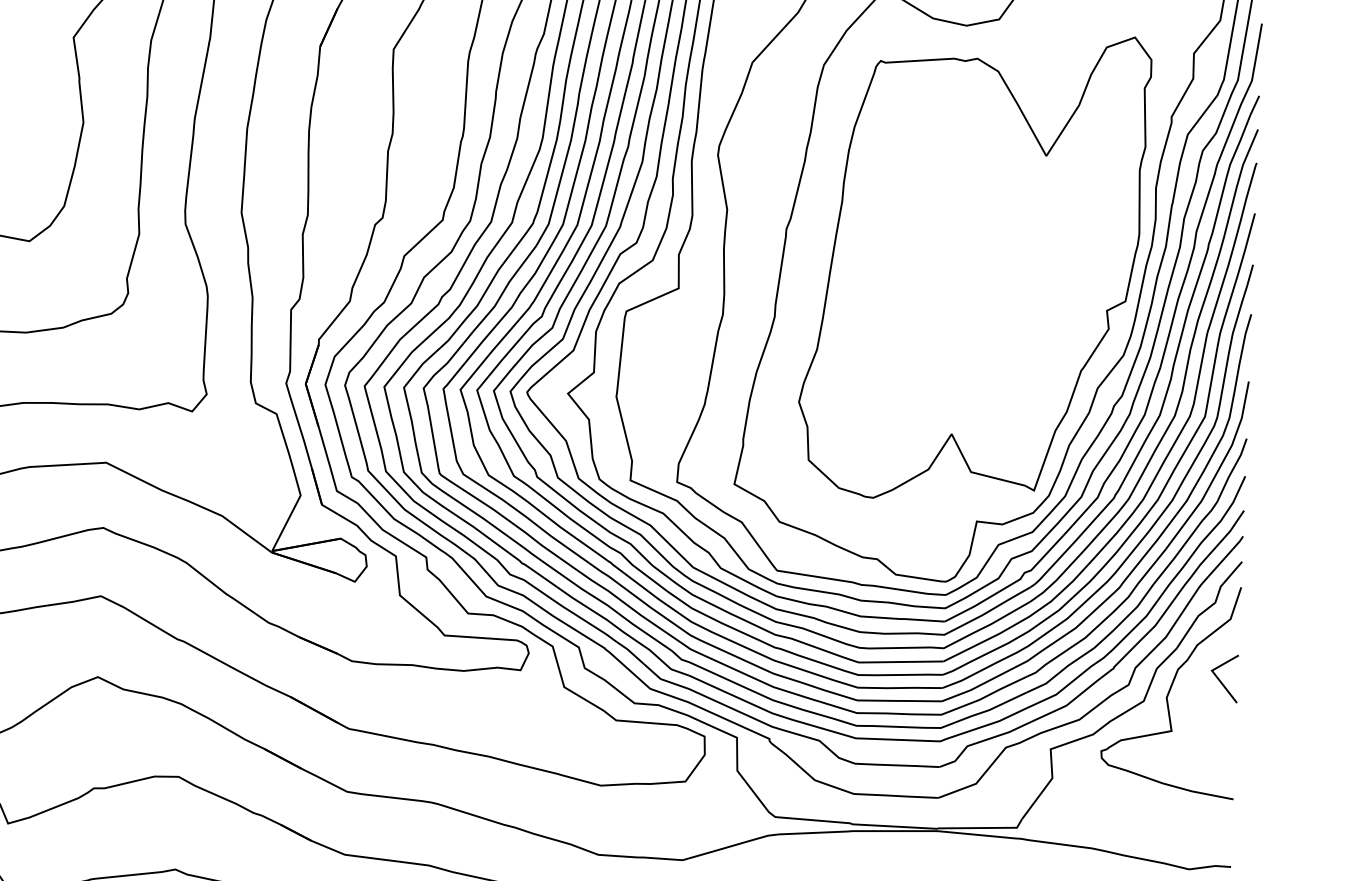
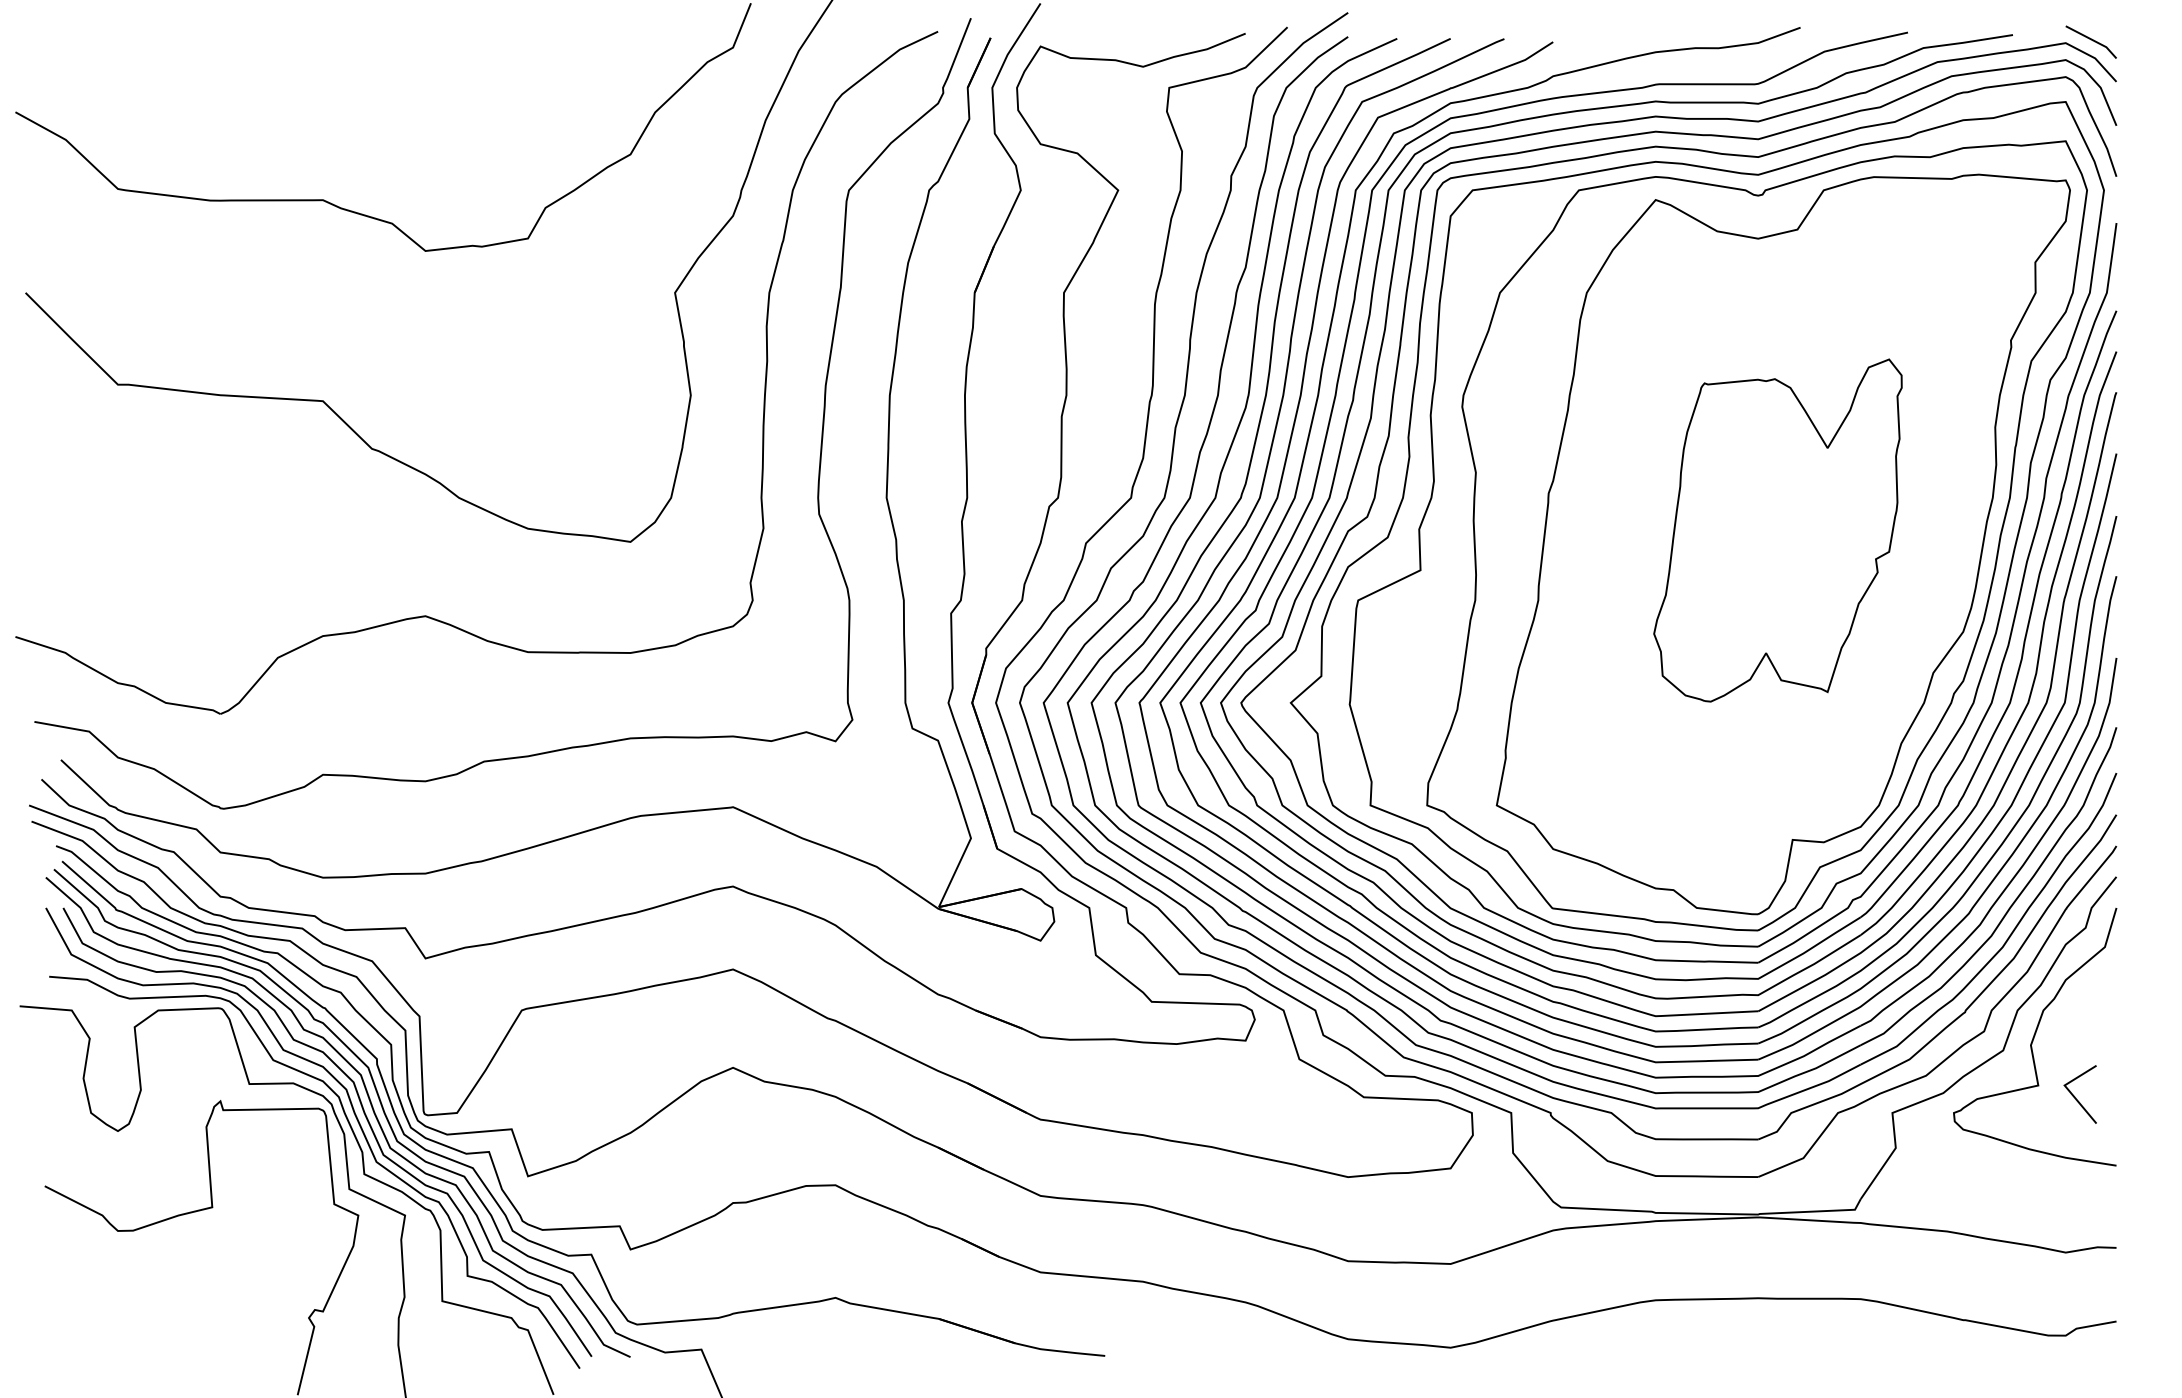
part: (973, 266) -> (1777, 530), size x0.6
line: (1220, 680) -> (2075, 1096), moved

